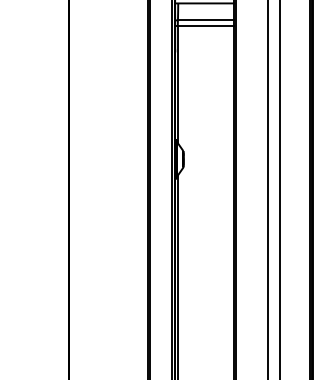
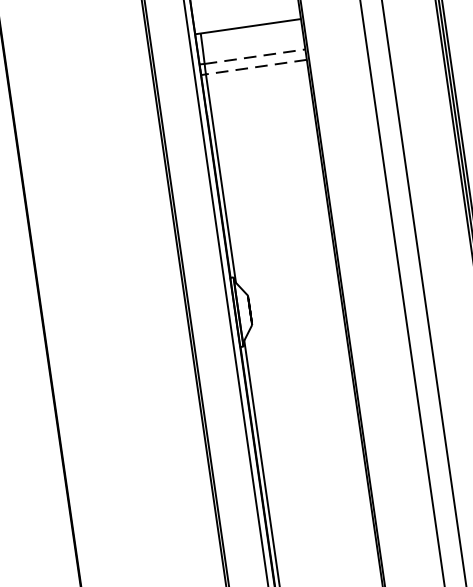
line: (206, 20) -> (255, 56), solid -> dashed
line: (205, 26) -> (255, 67), solid -> dashed

